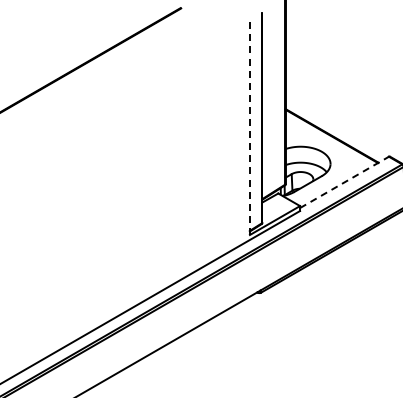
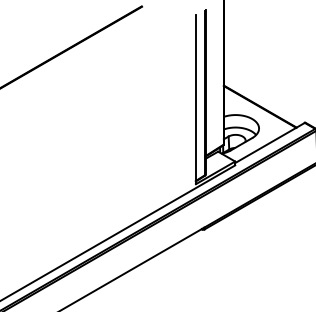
line: (249, 127) -> (195, 100), dashed -> solid
line: (344, 182) -> (269, 143), dashed -> solid

